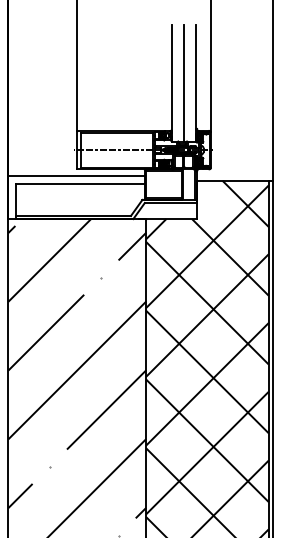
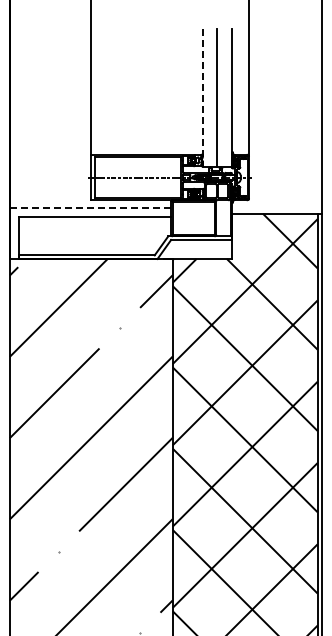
line: (171, 83) -> (202, 98), solid -> dashed
line: (76, 176) -> (90, 208), solid -> dashed

